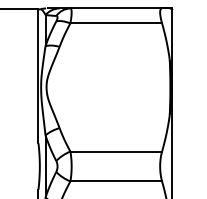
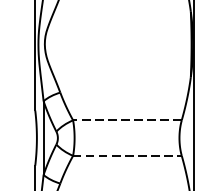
line: (116, 151) -> (127, 120), solid -> dashed
line: (116, 181) -> (127, 155), solid -> dashed

